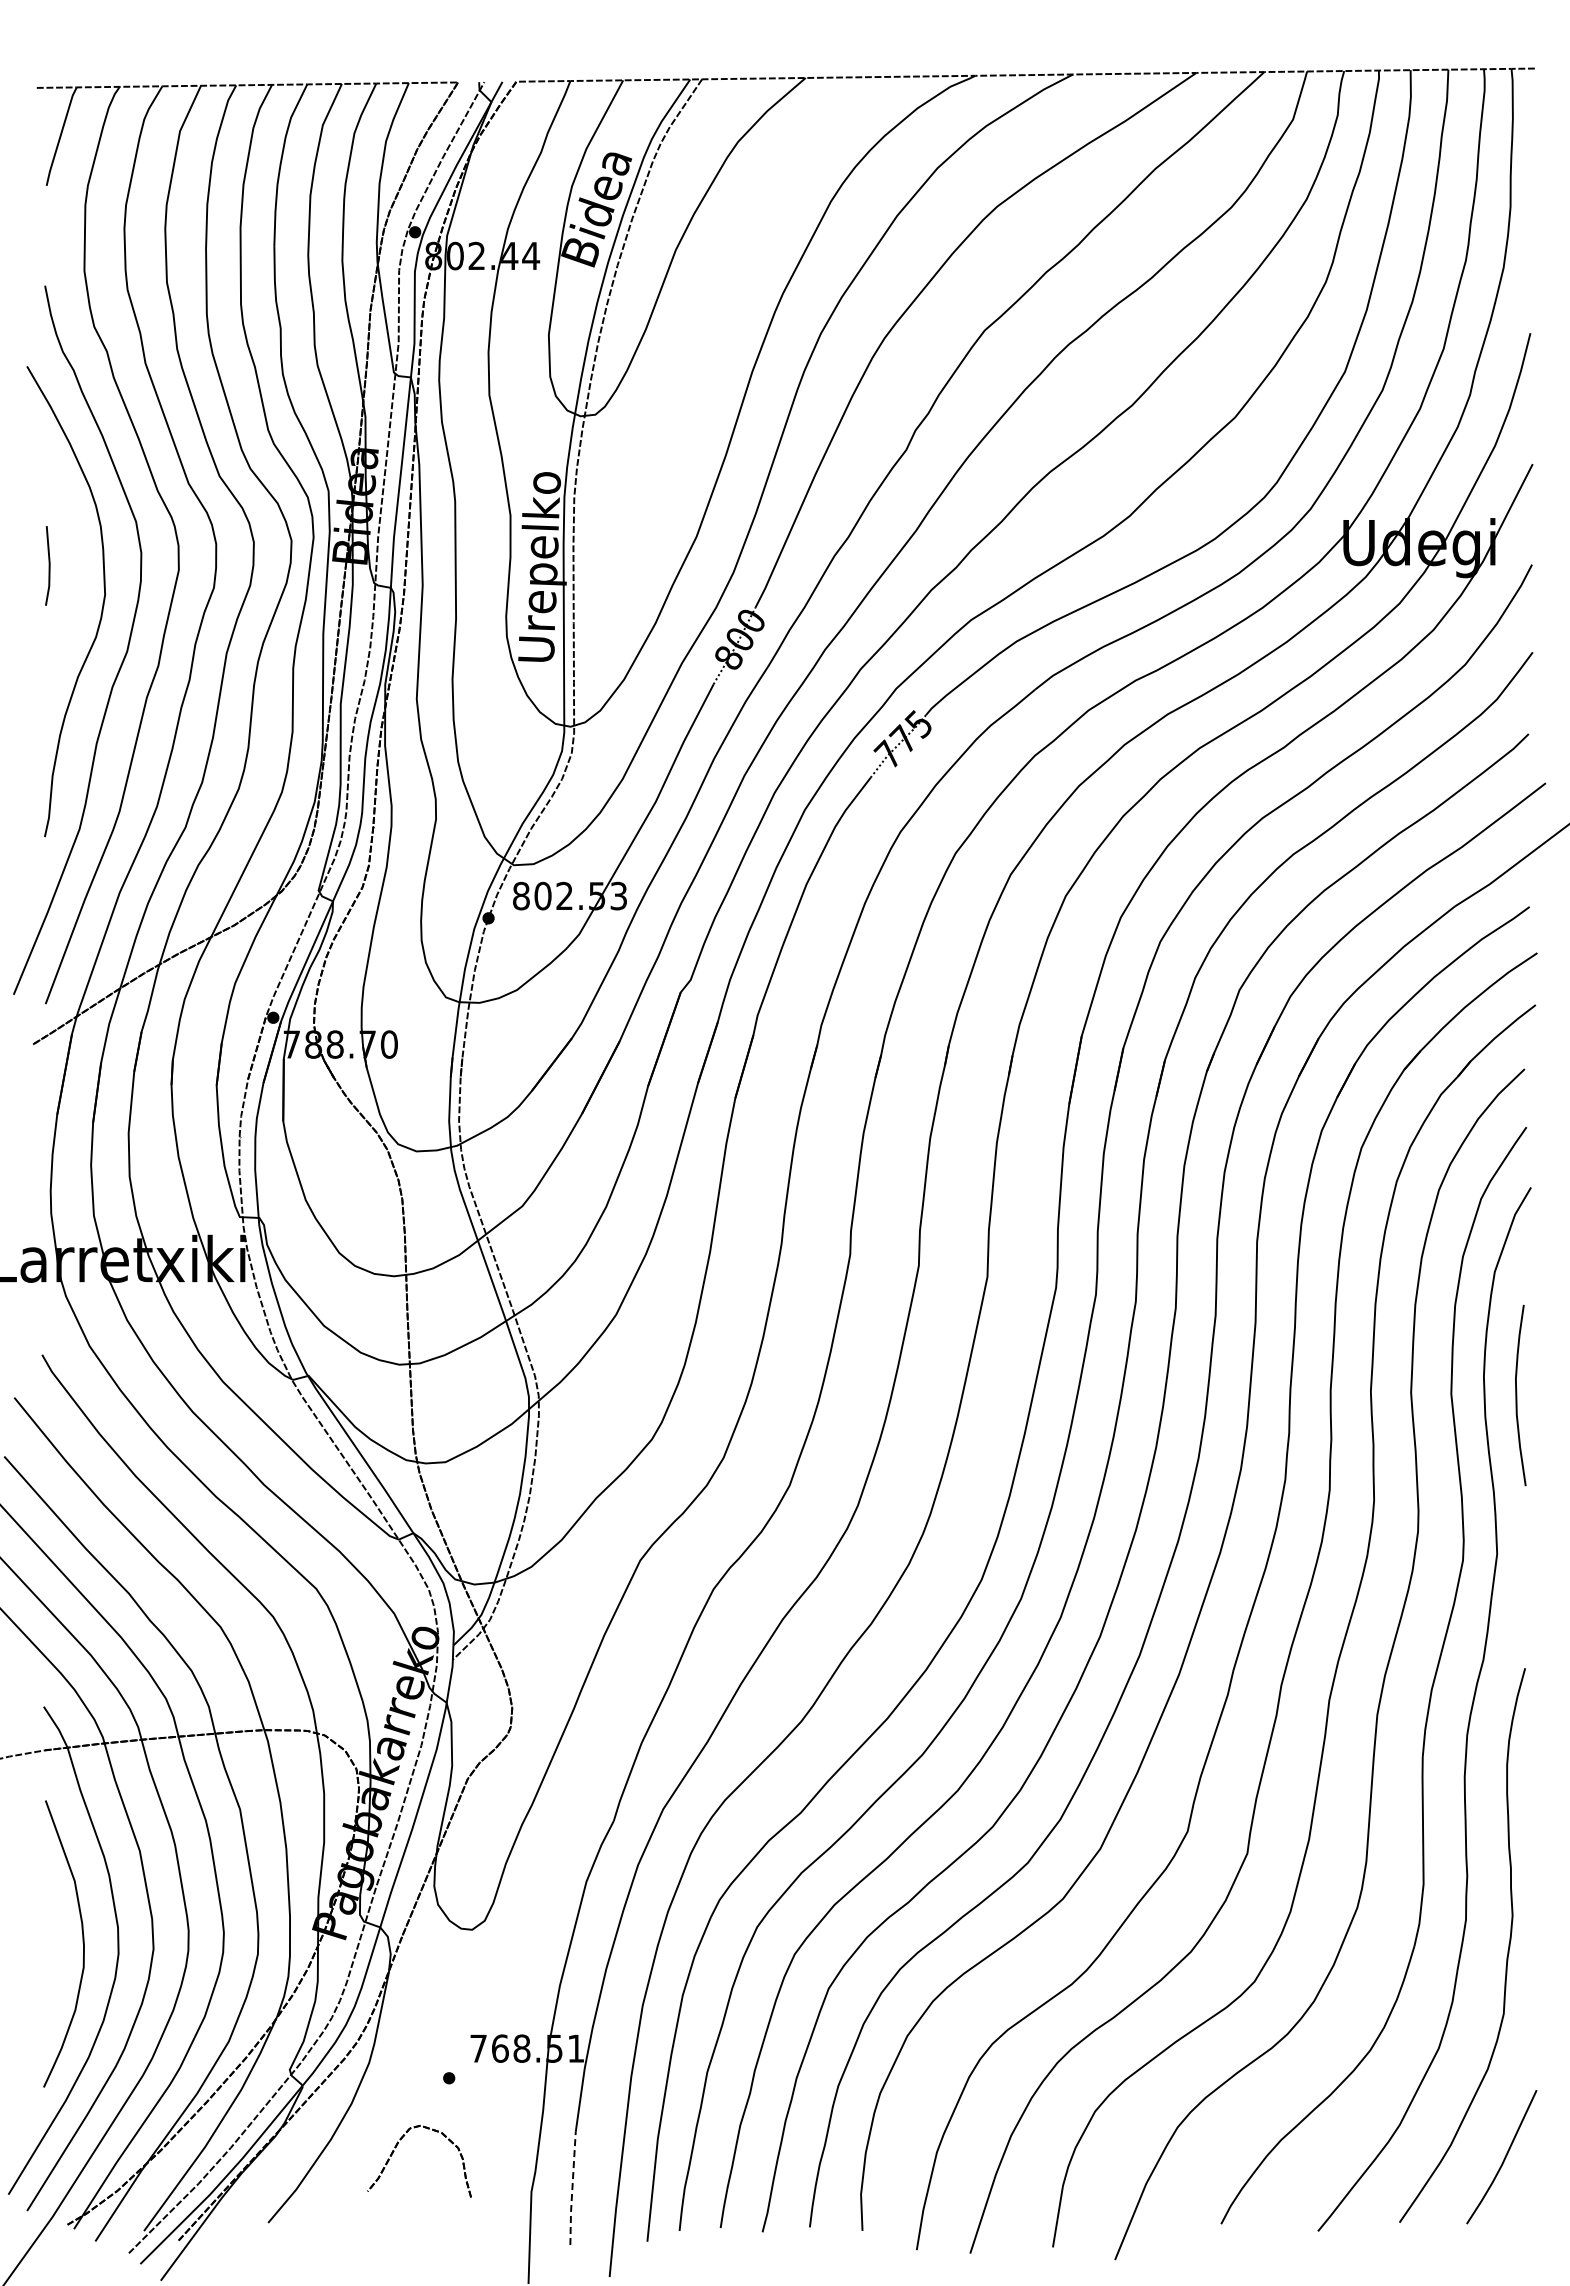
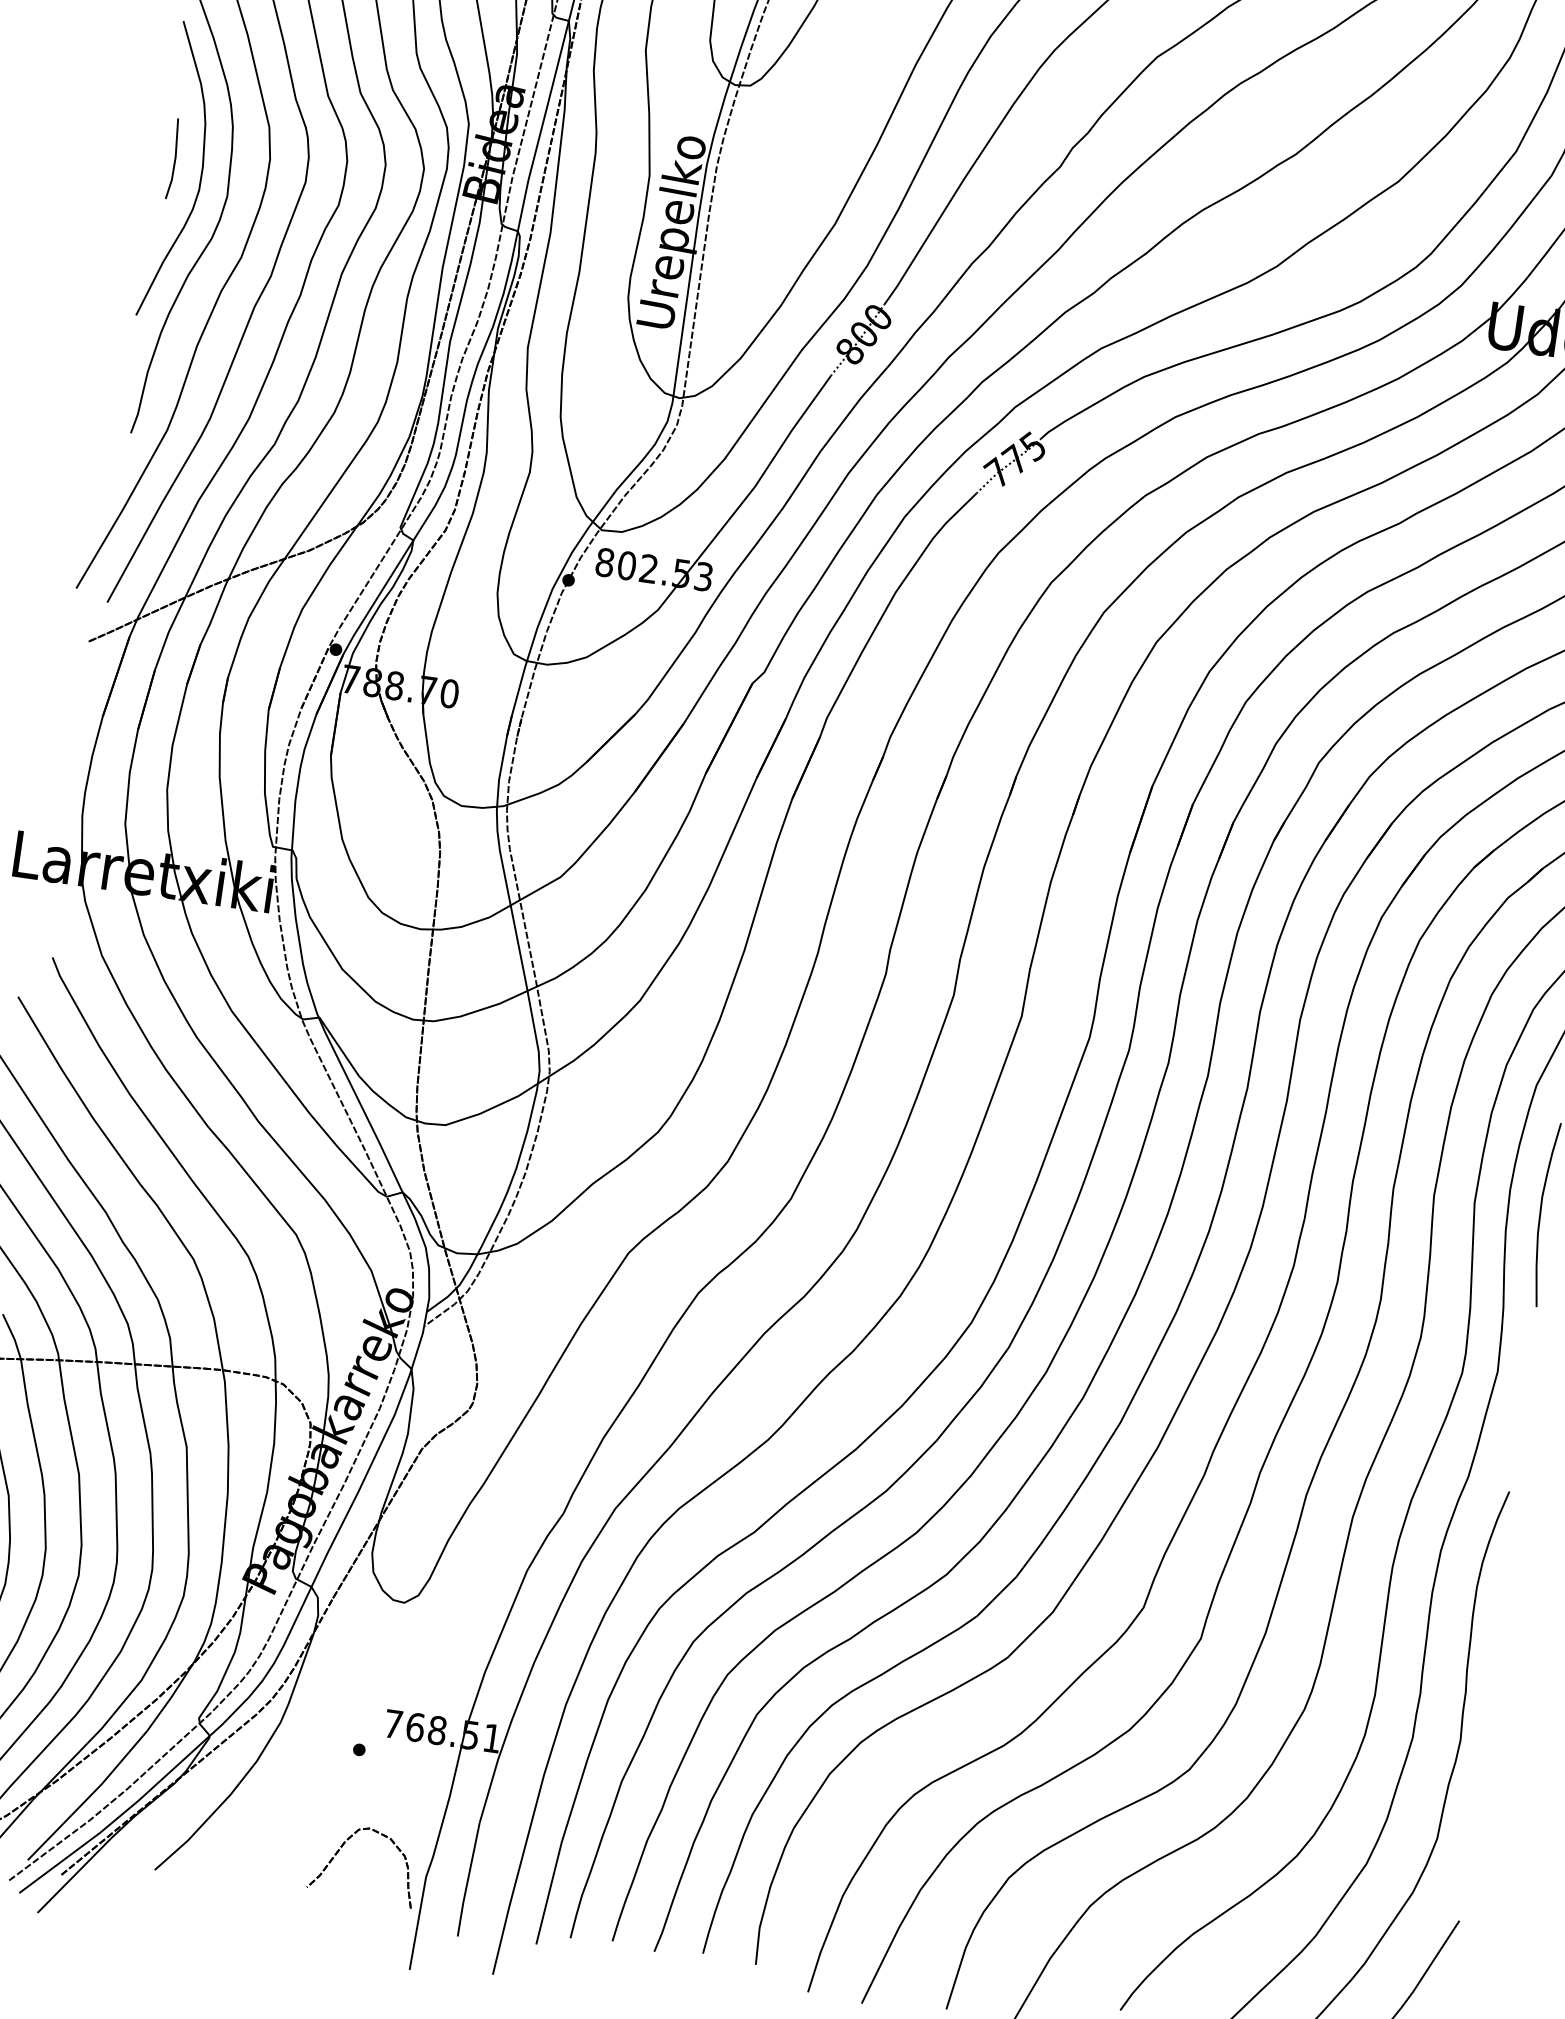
curve: (76, 576) -> (200, 173), added
part: (397, 2146) -> (343, 1846), moved
line: (572, 2189) -> (468, 1880), dashed -> solid

